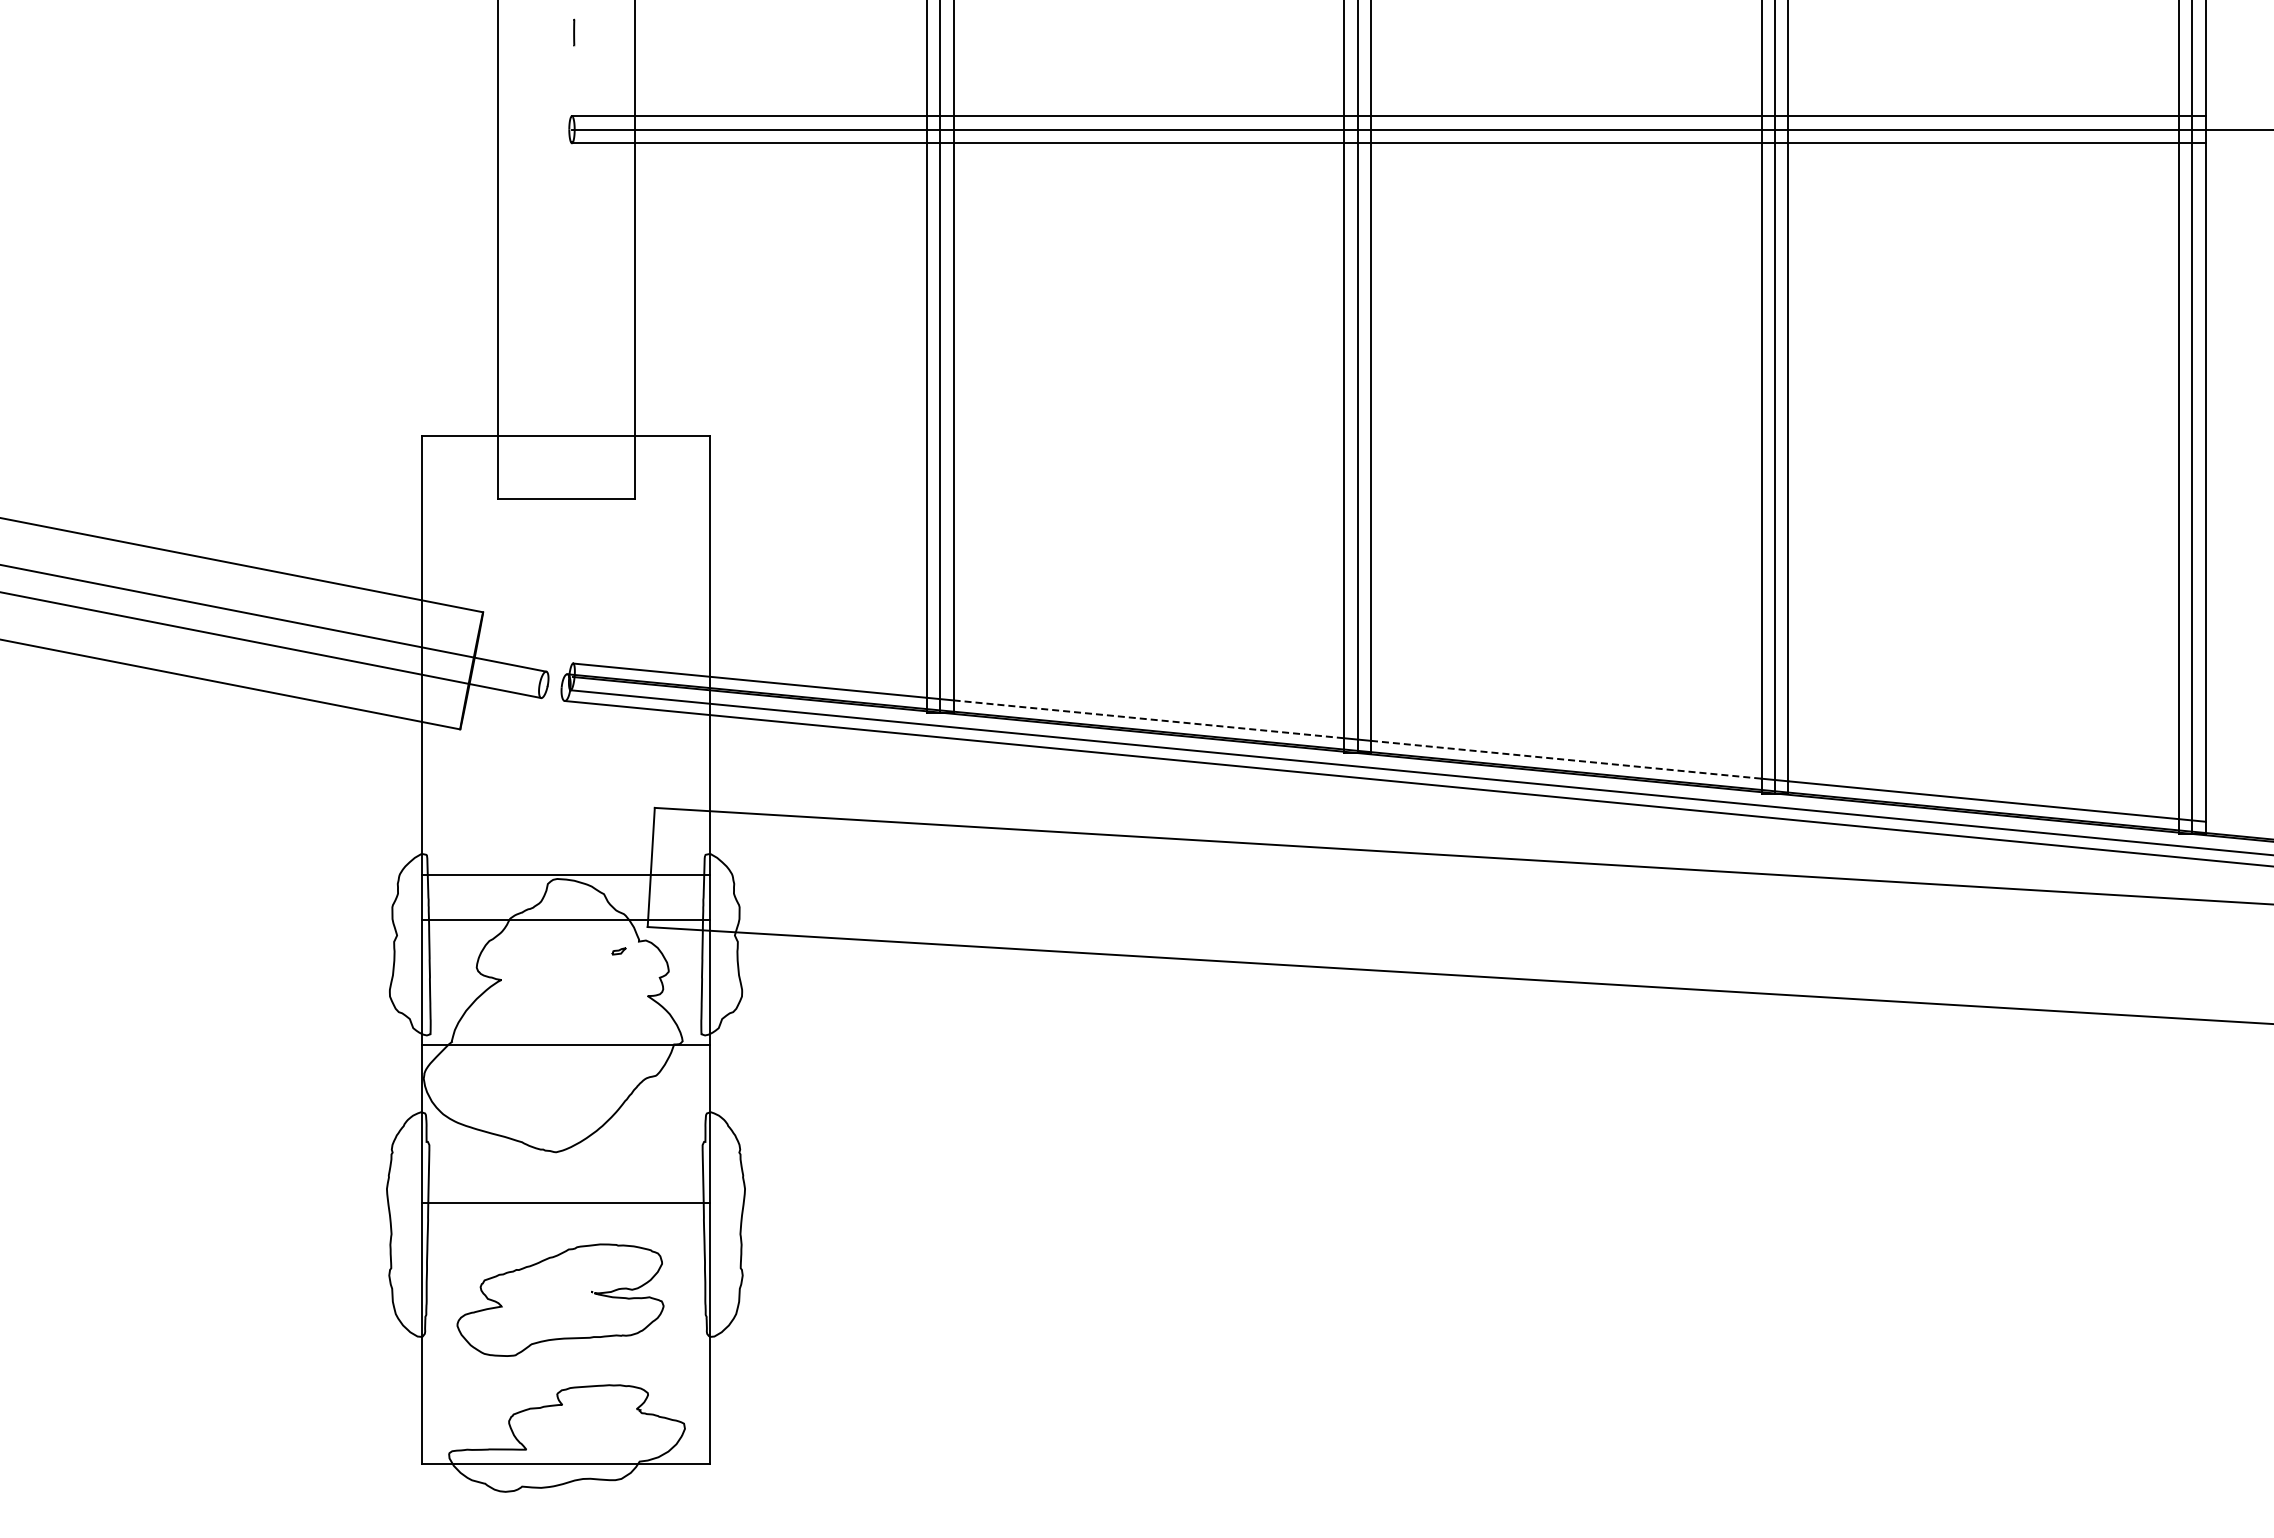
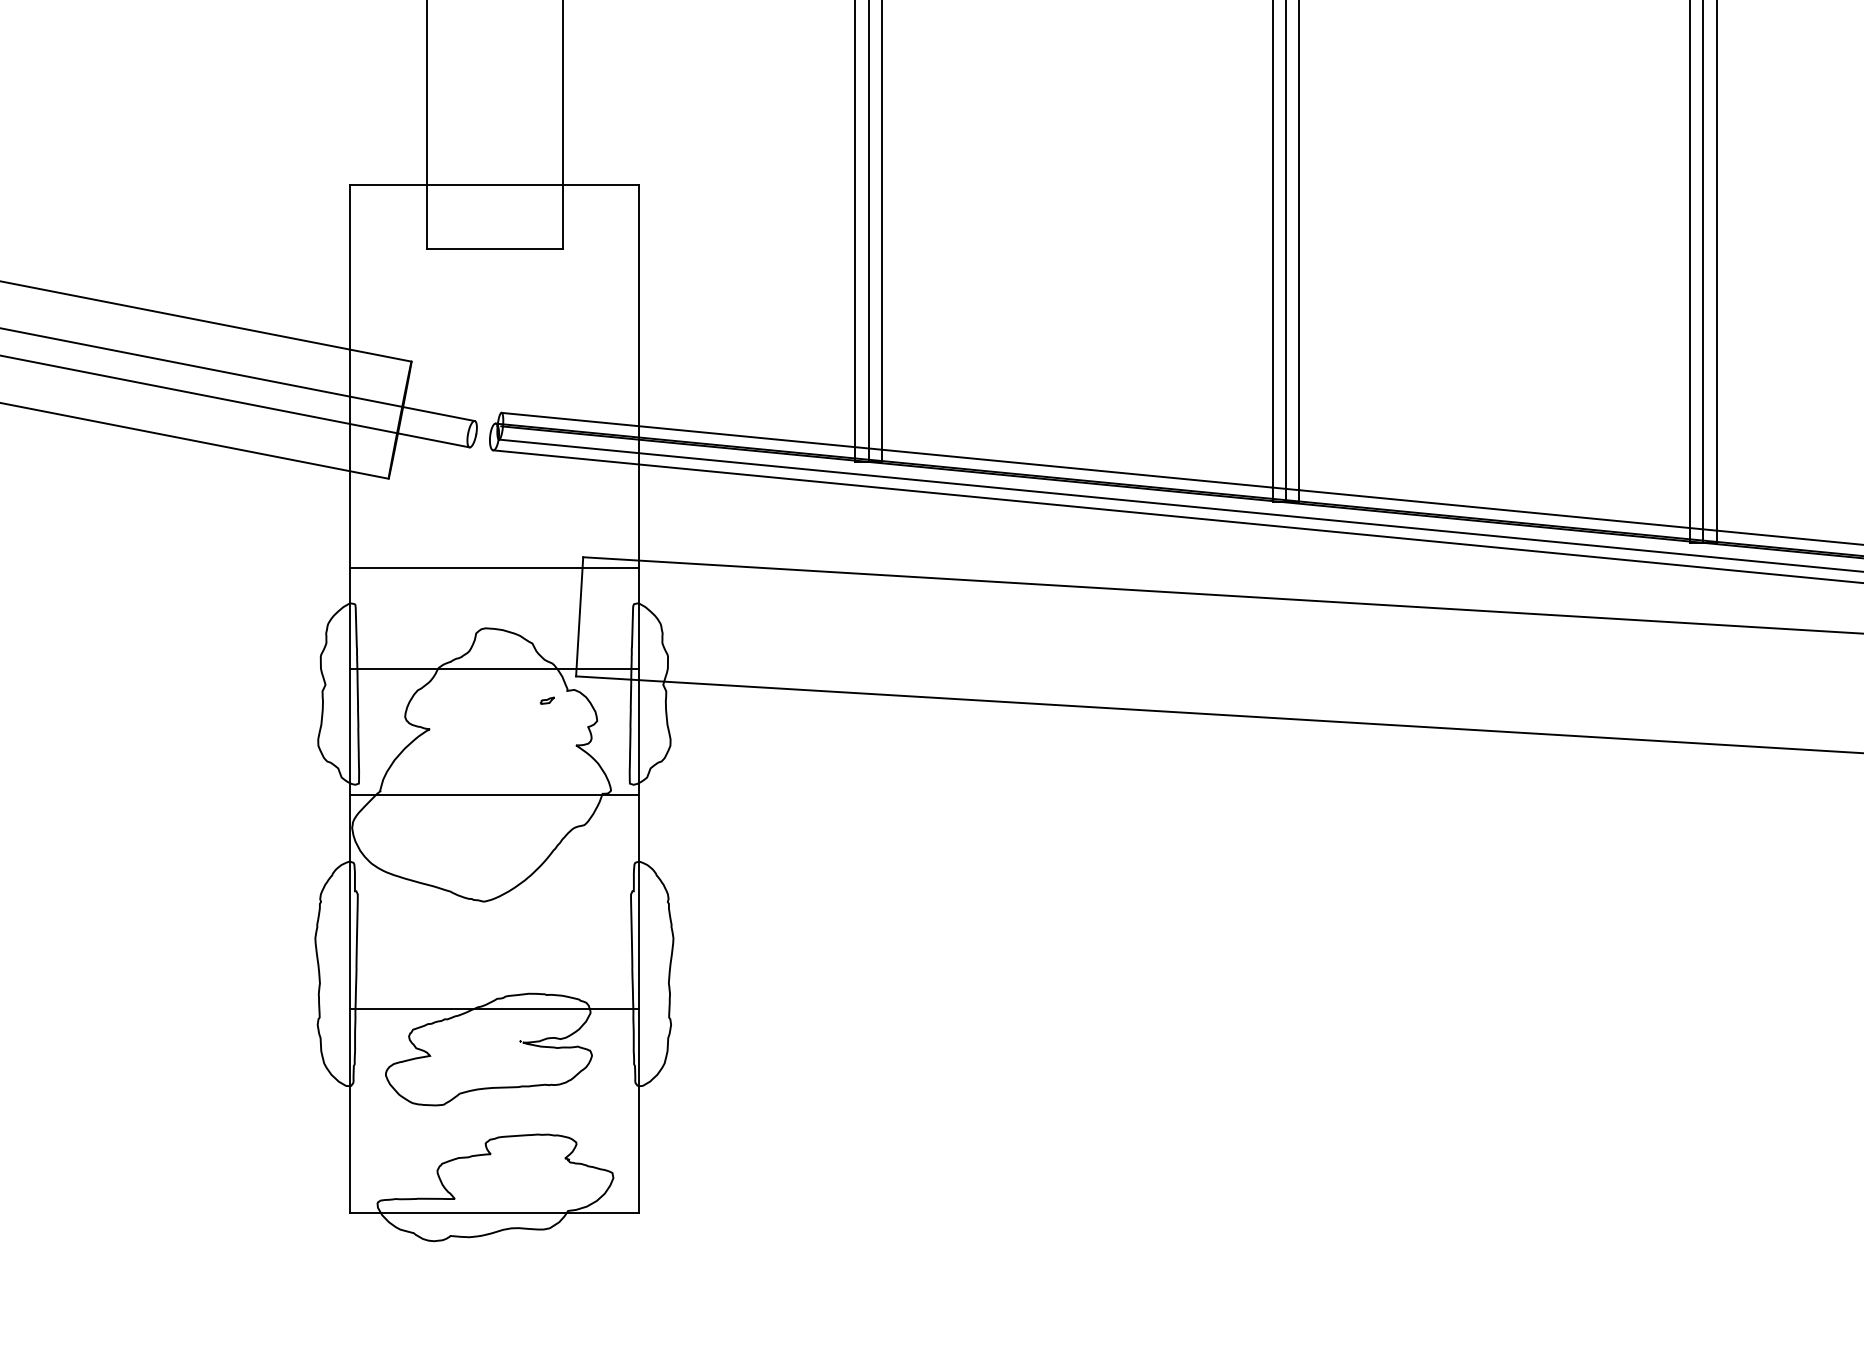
line: (1149, 719) -> (1077, 468), dashed -> solid
line: (1566, 759) -> (1494, 508), dashed -> solid
line: (565, 875) -> (493, 567), moved
line: (565, 1203) -> (493, 1008), moved

